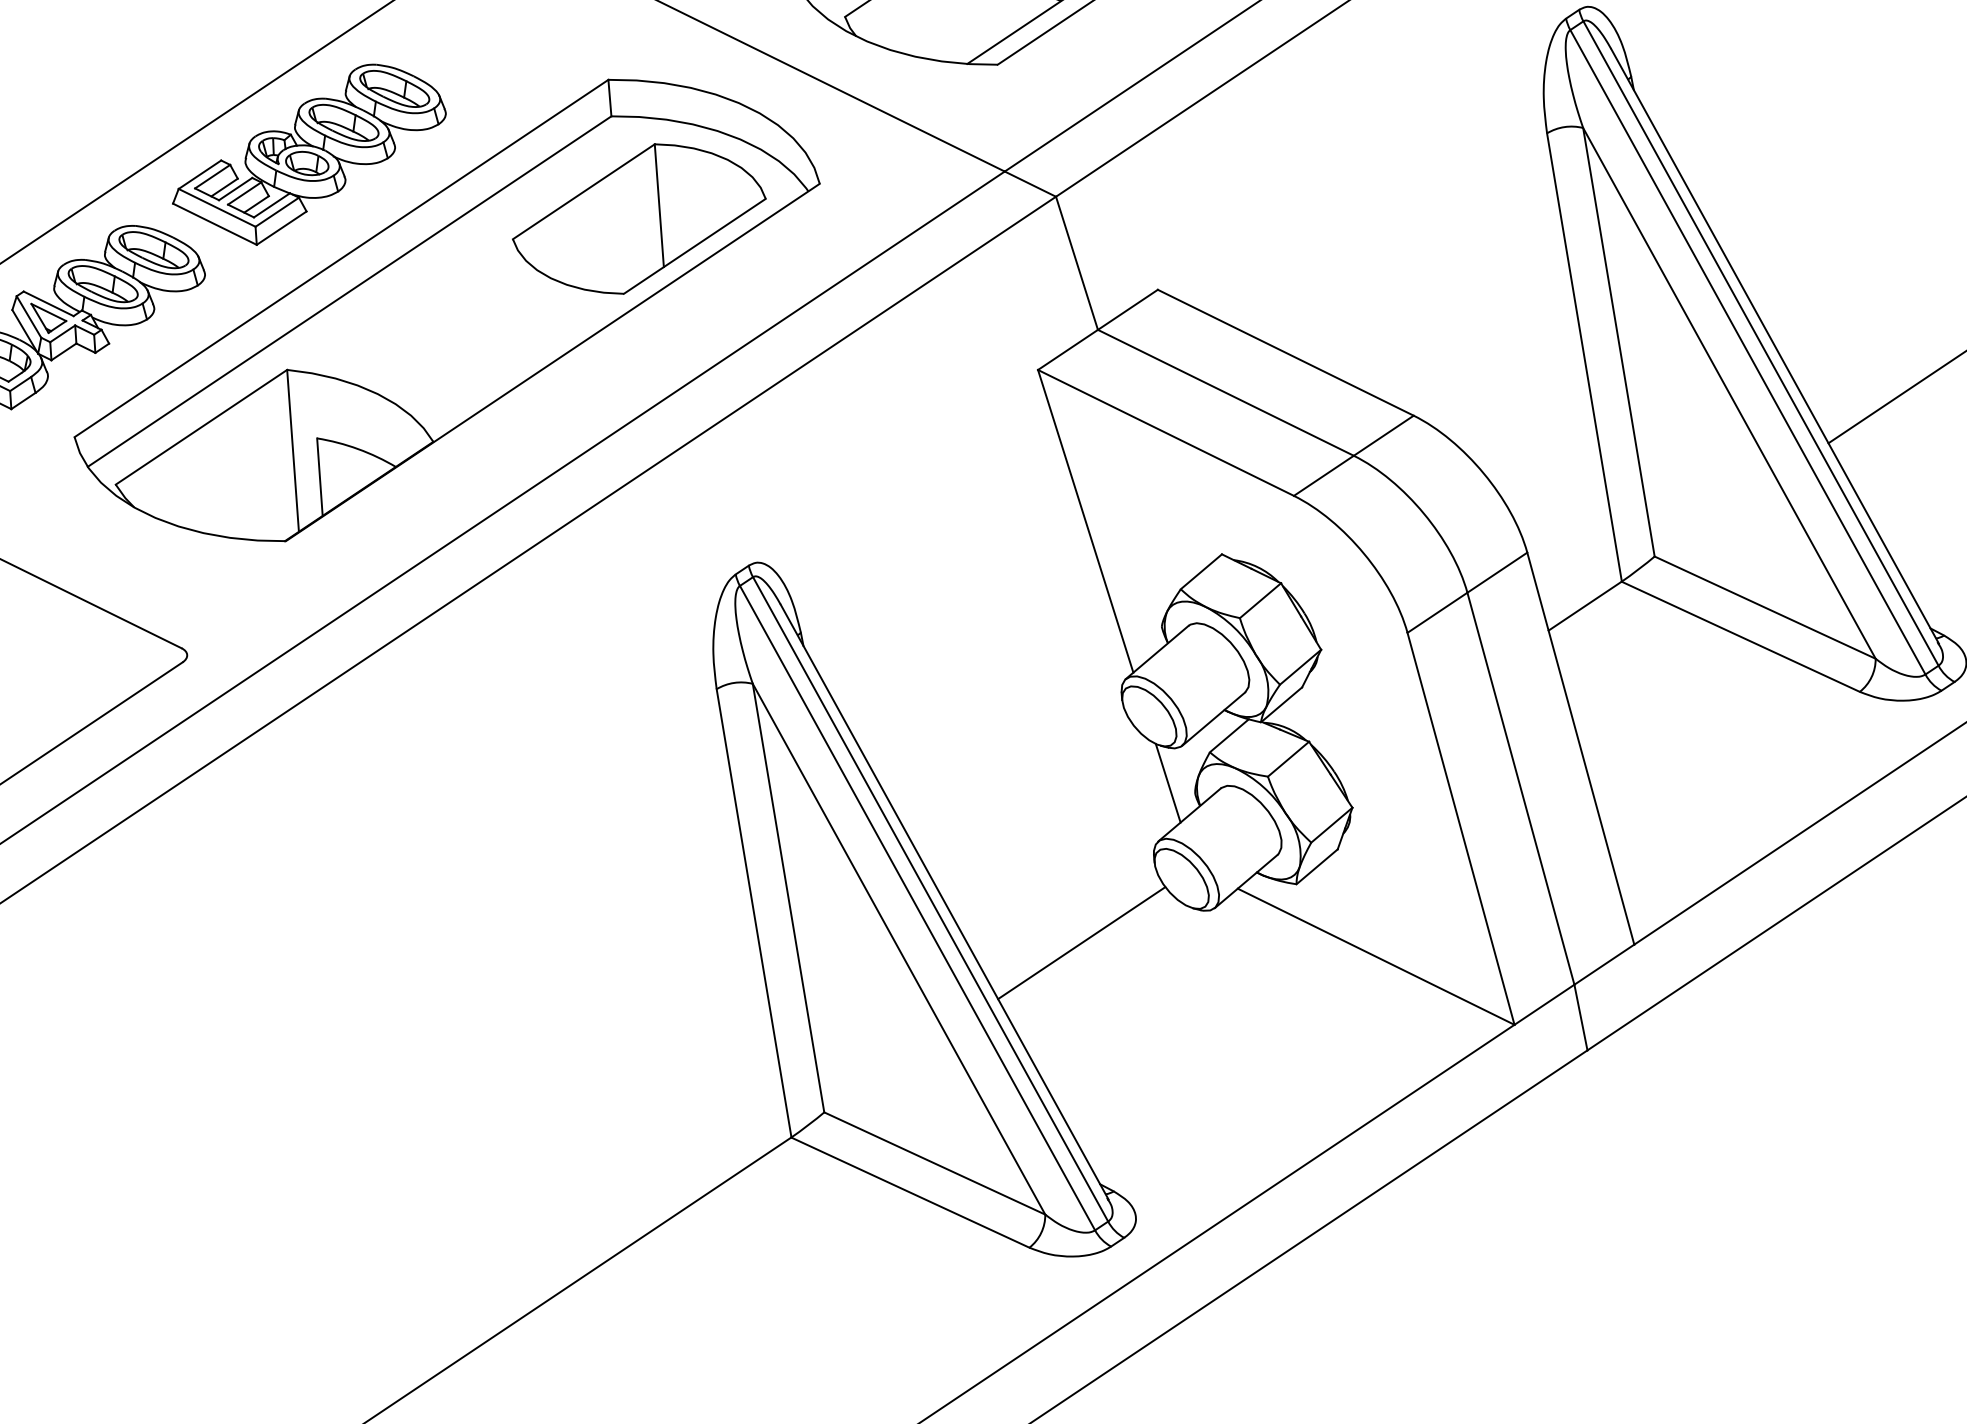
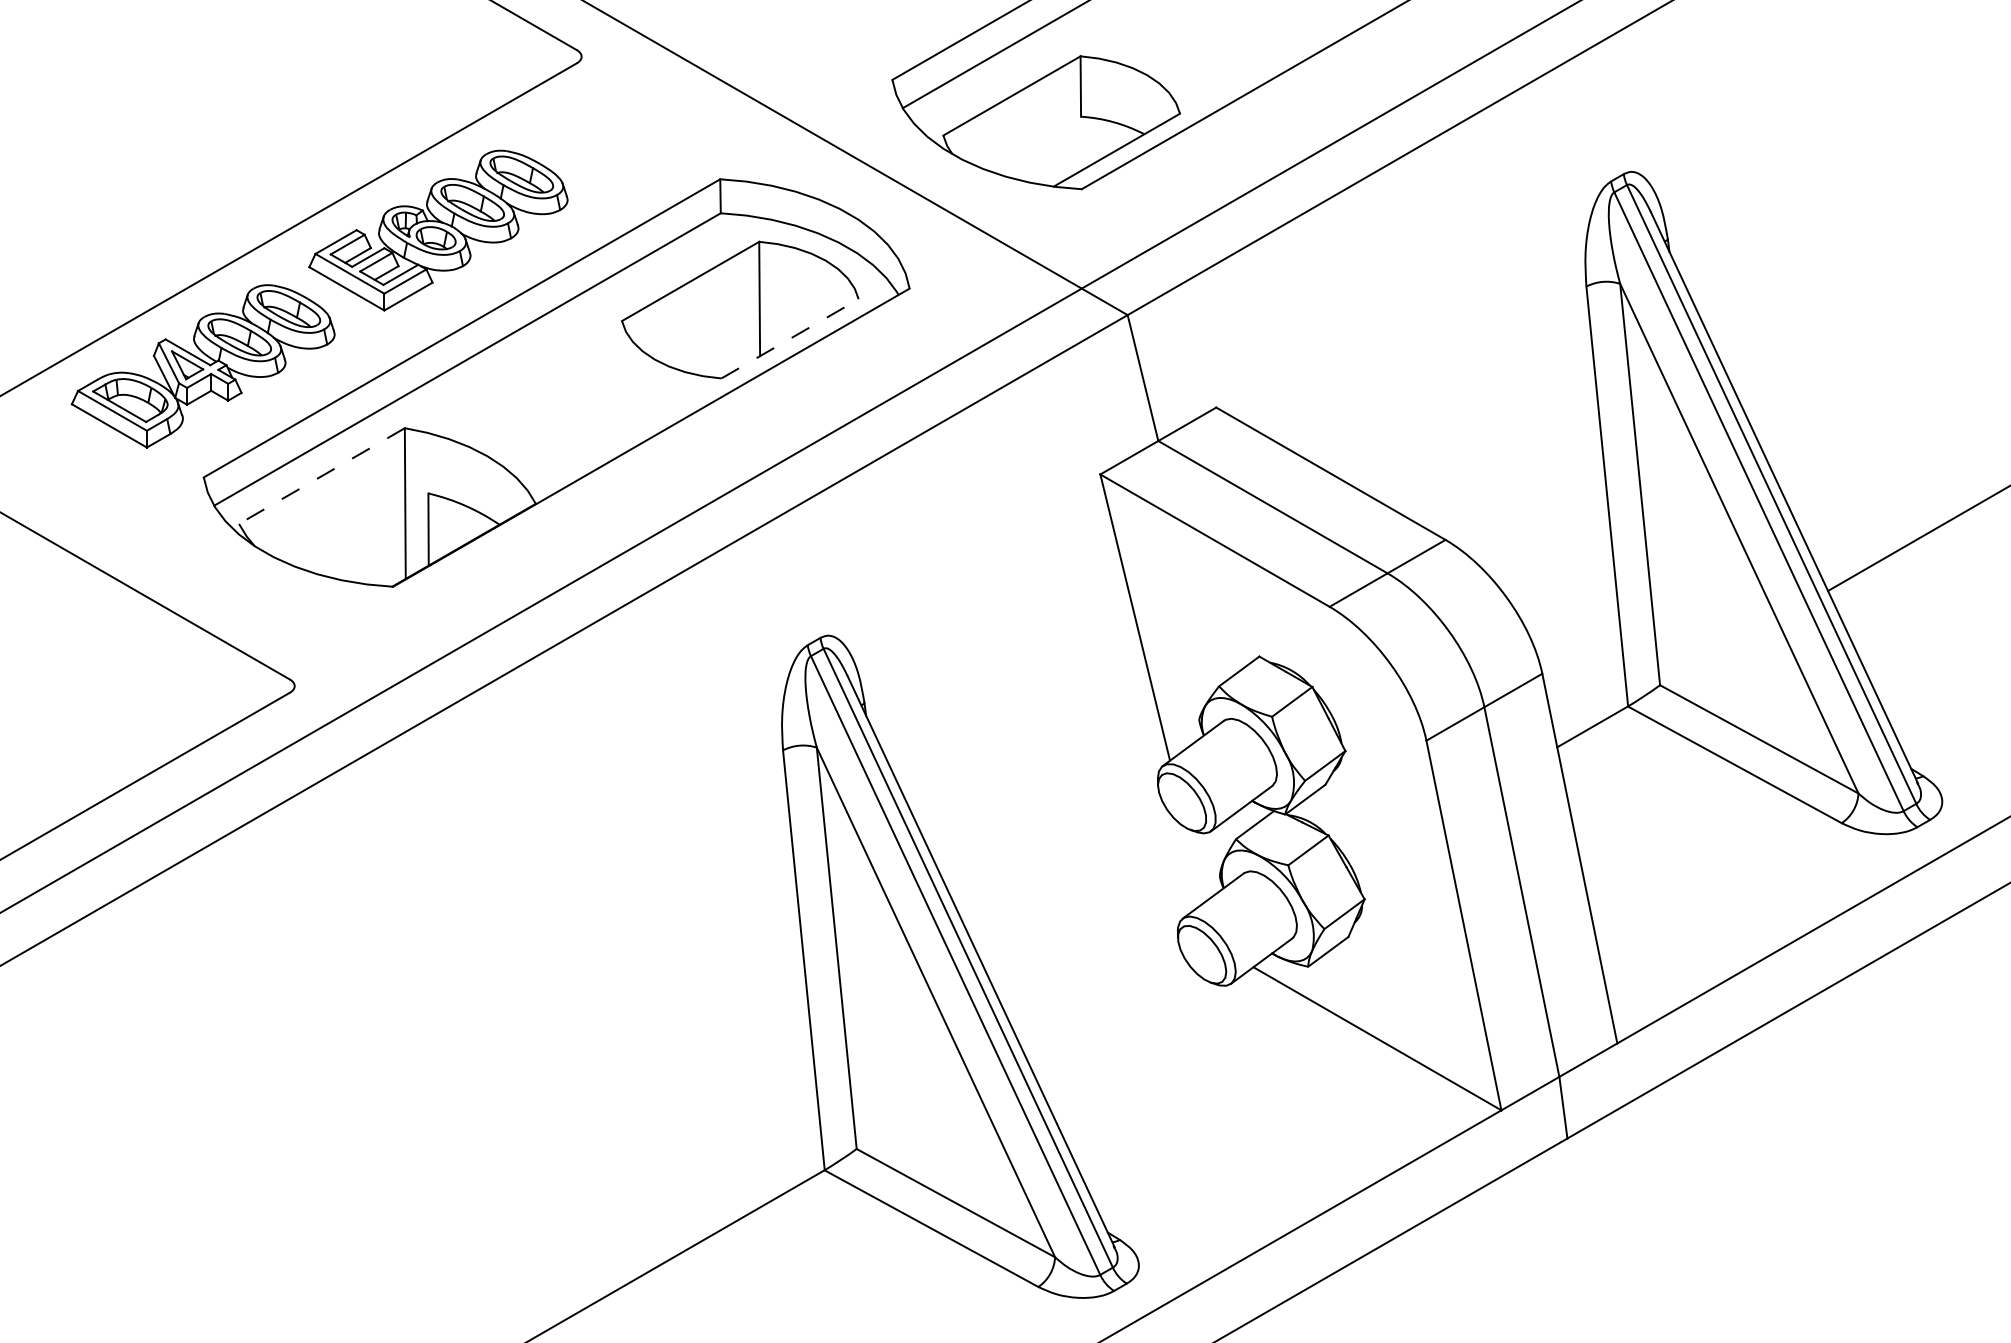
line: (695, 245) -> (790, 338), solid -> dashed
line: (201, 427) -> (321, 476), solid -> dashed
line: (1168, 783) -> (1195, 865), removed
line: (1081, 942) -> (1105, 1007), removed

